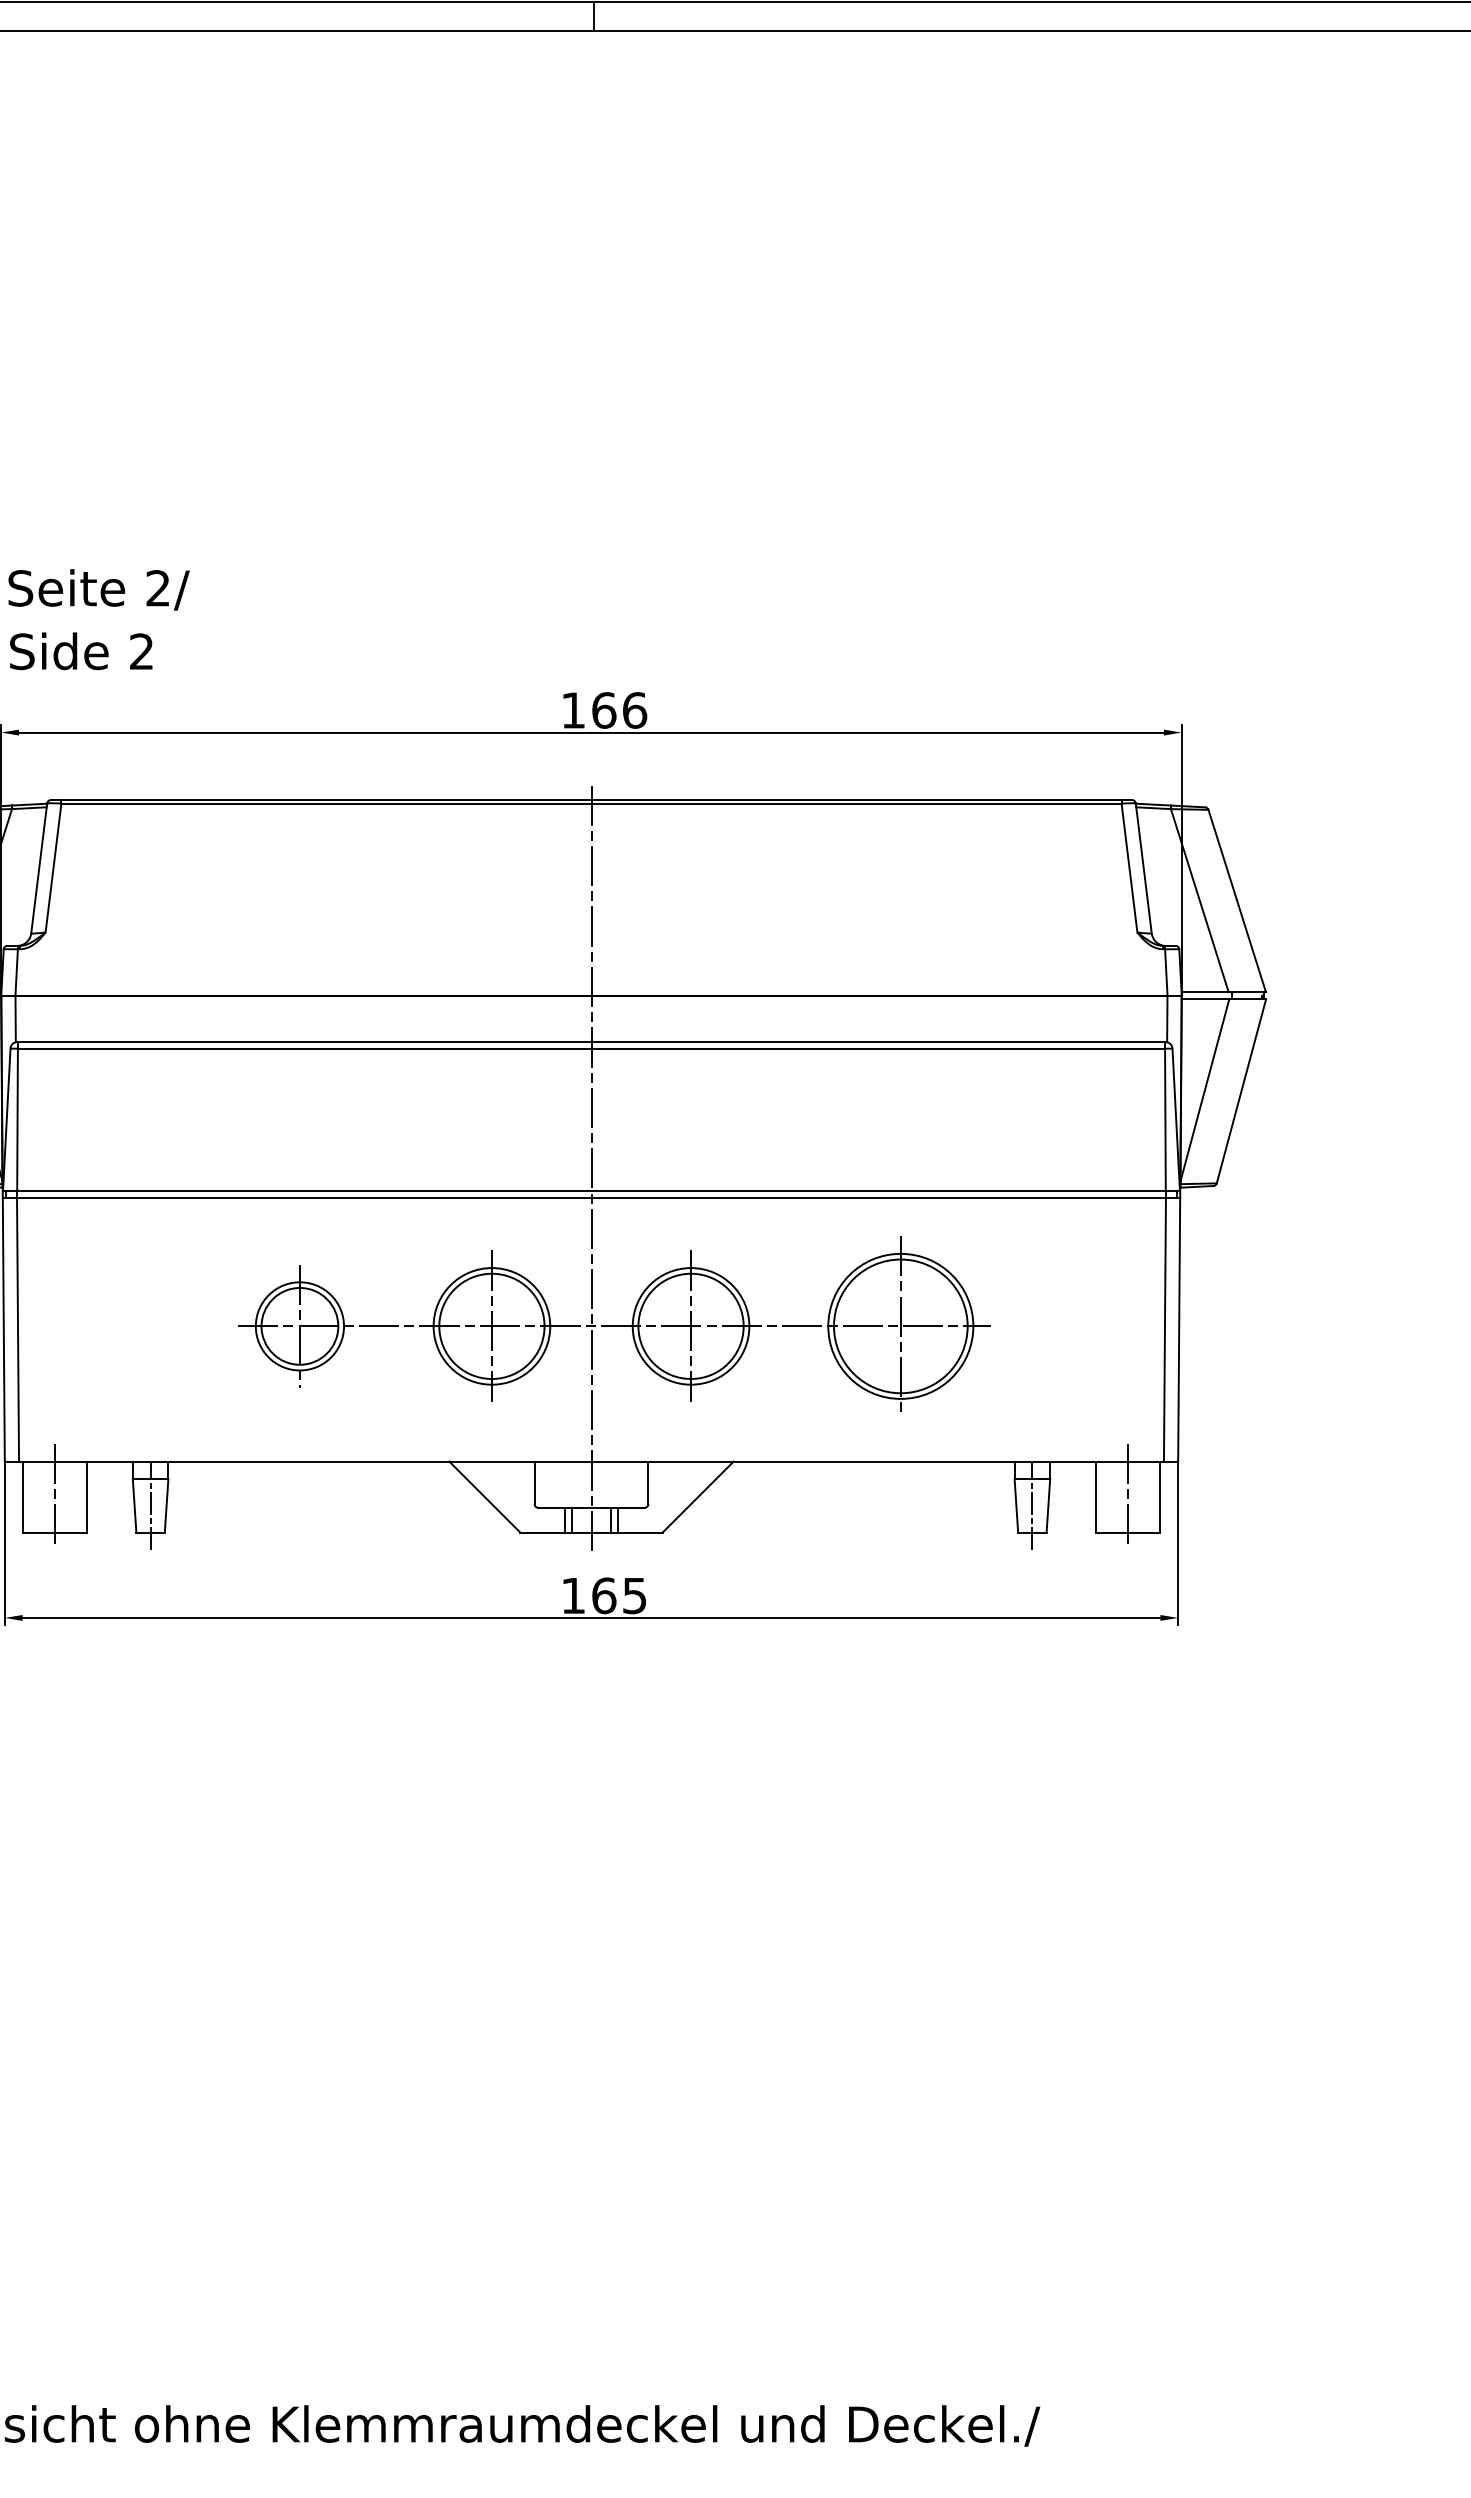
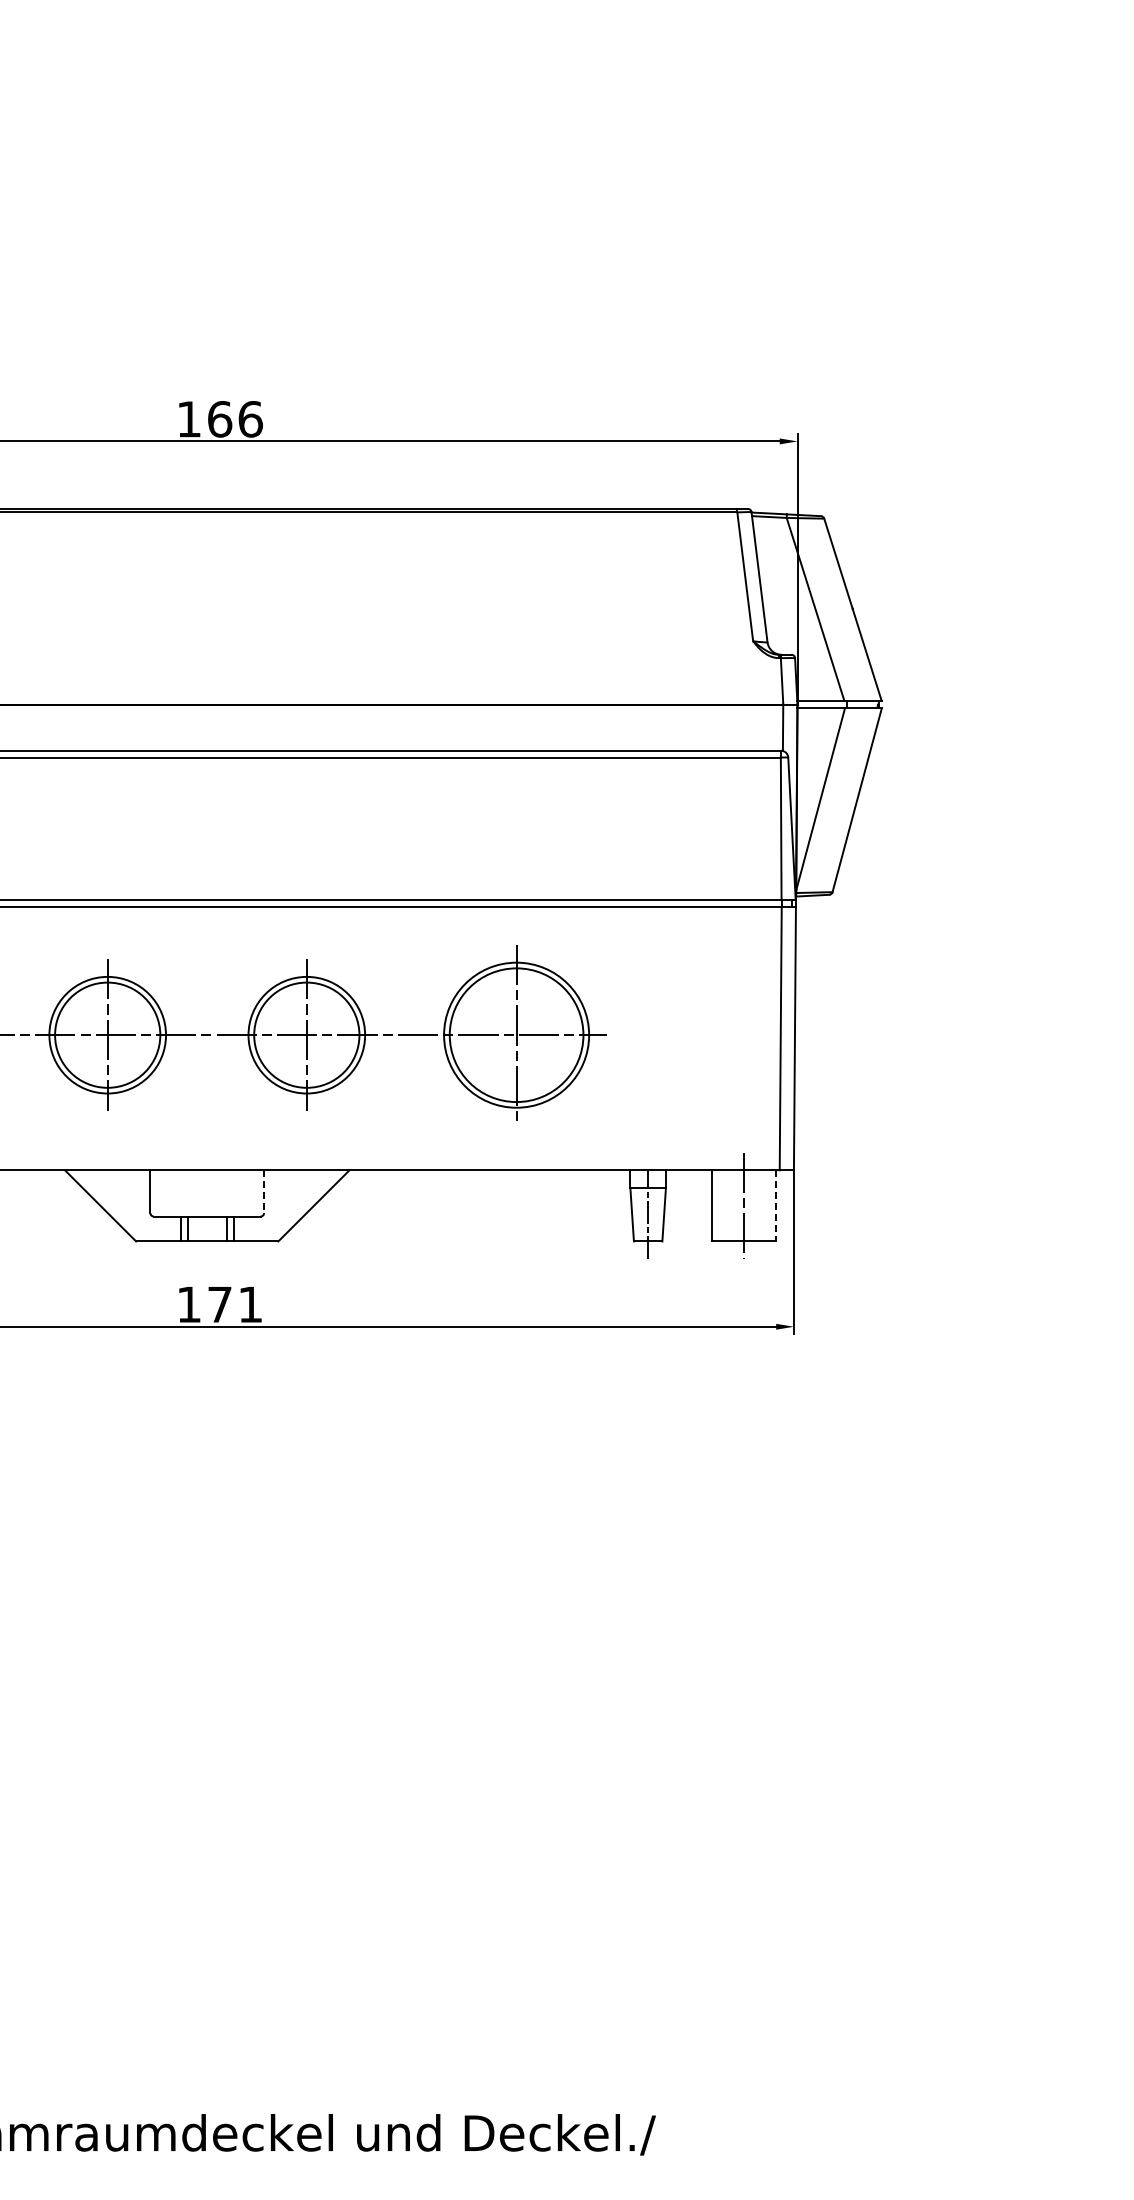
line: (591, 1169) -> (207, 878), removed
line: (648, 1483) -> (264, 1192), solid -> dashed
line: (1160, 1497) -> (776, 1206), solid -> dashed
text: (619, 1595) -> (235, 1304), 165 -> 171

